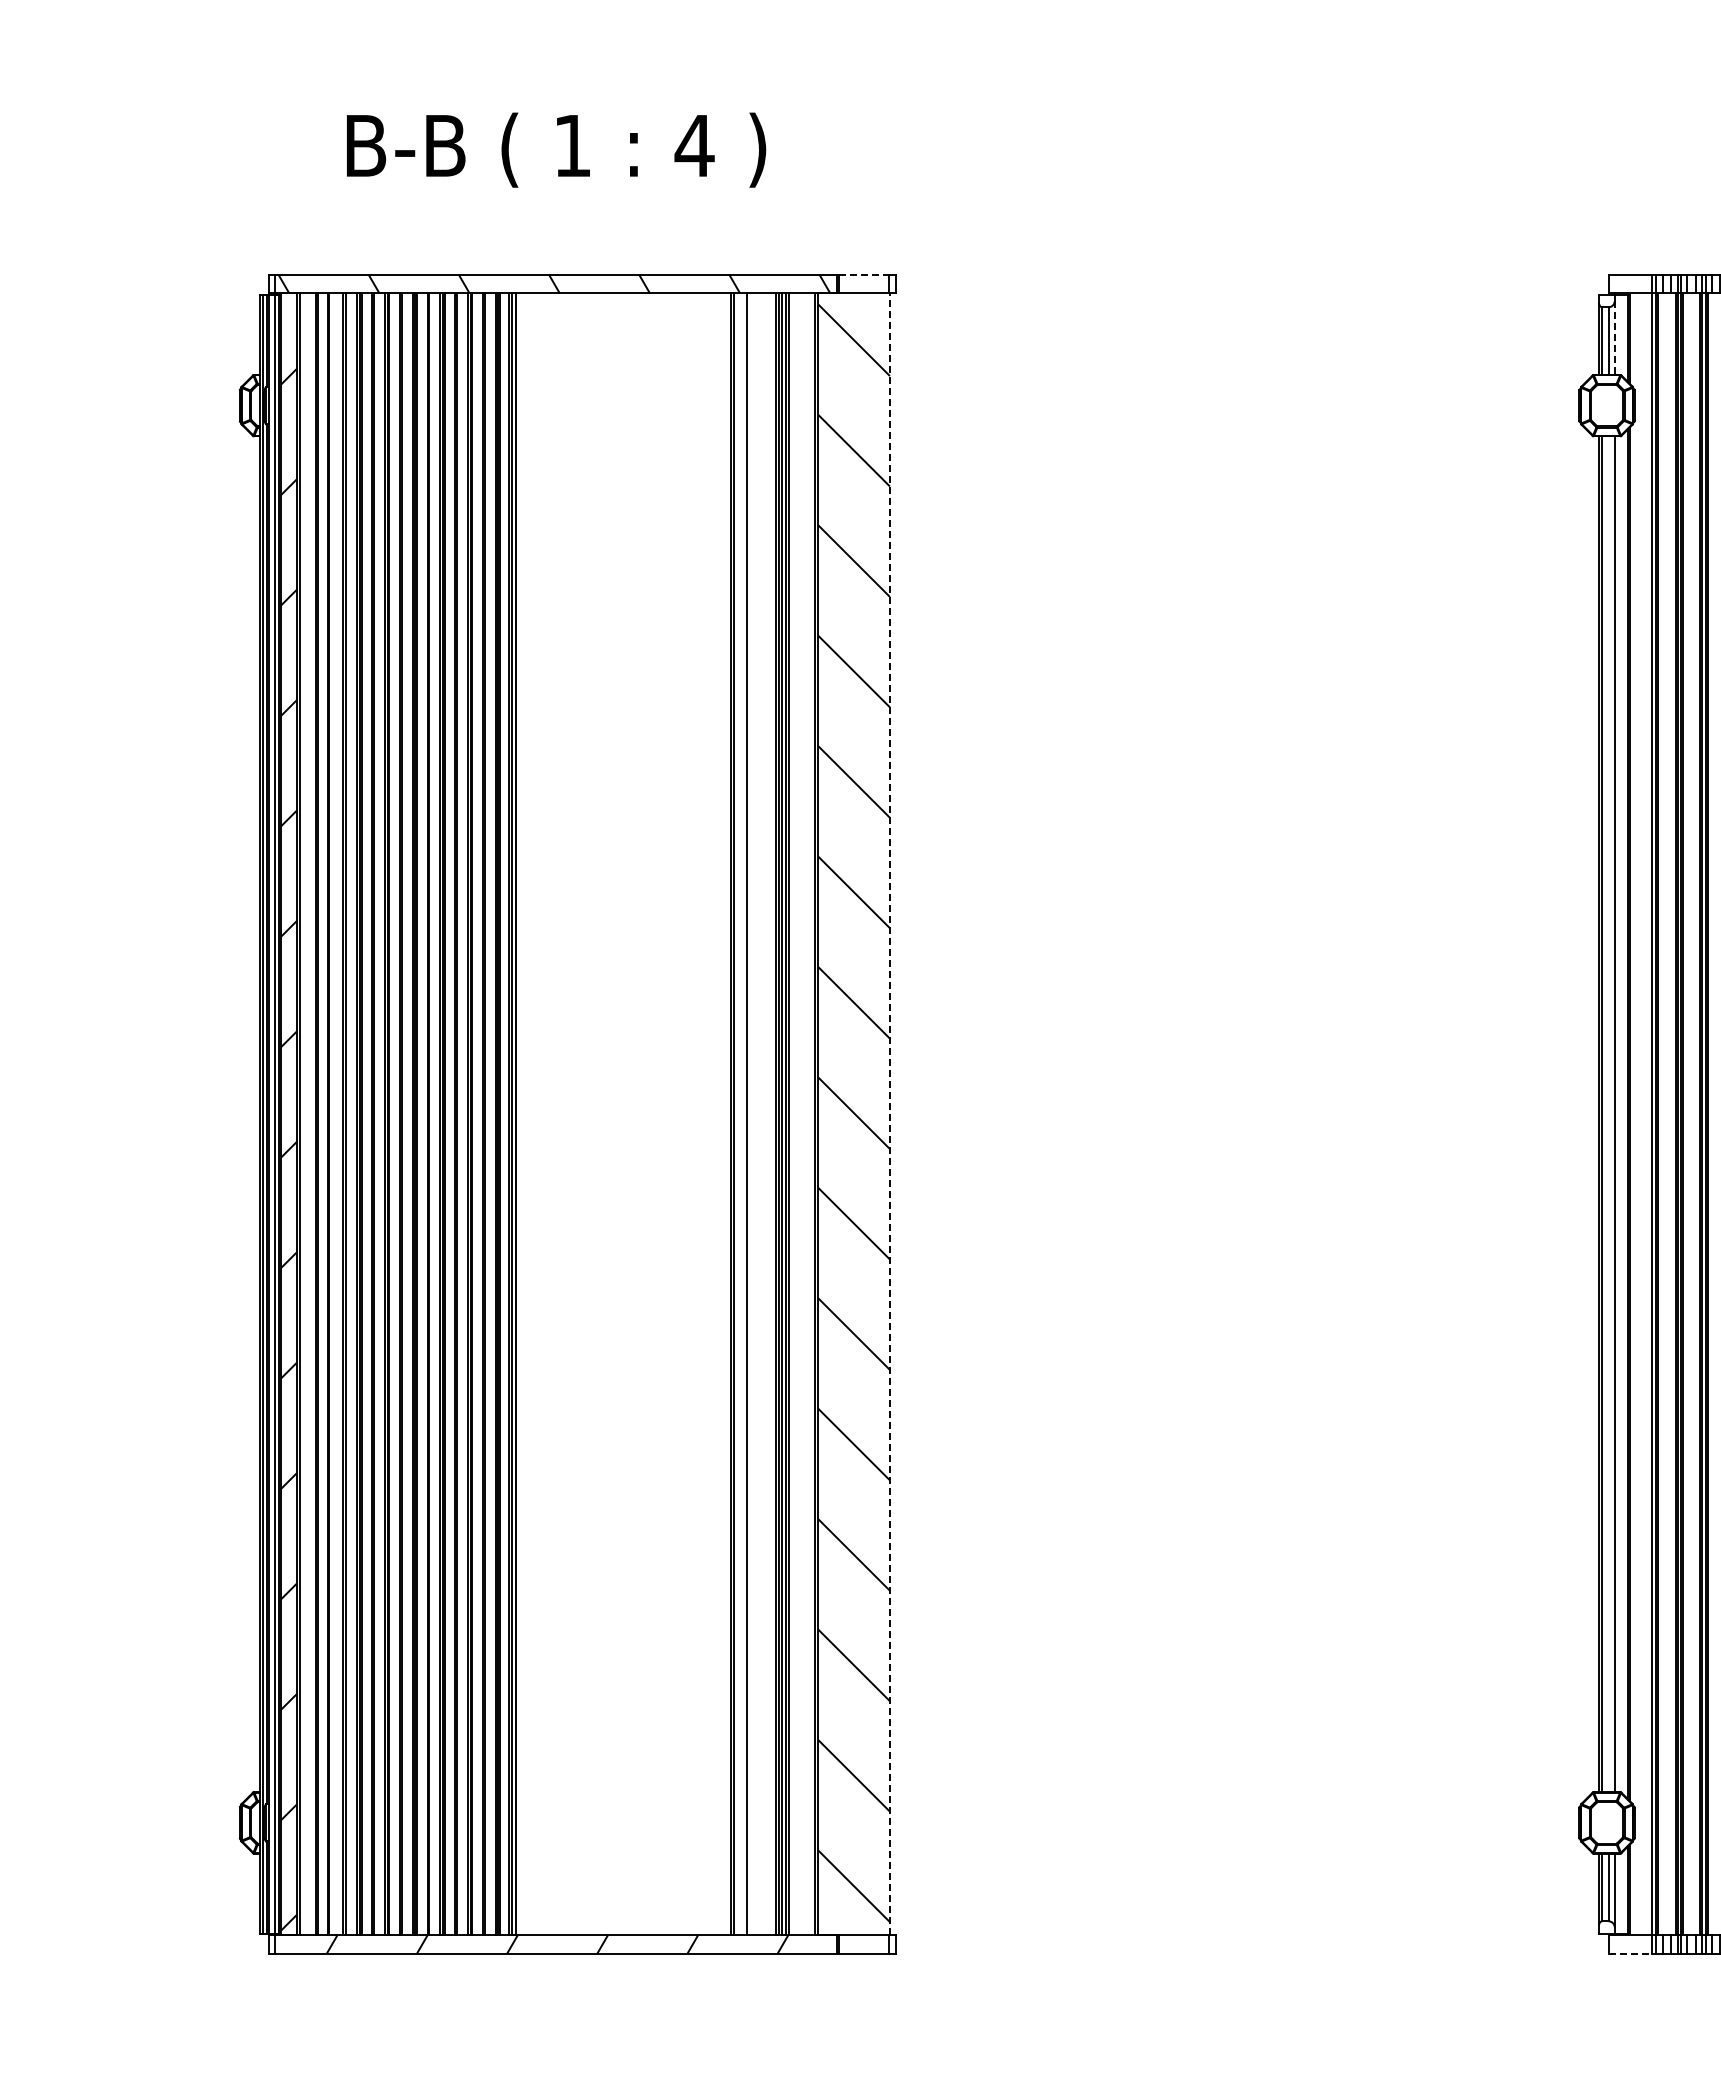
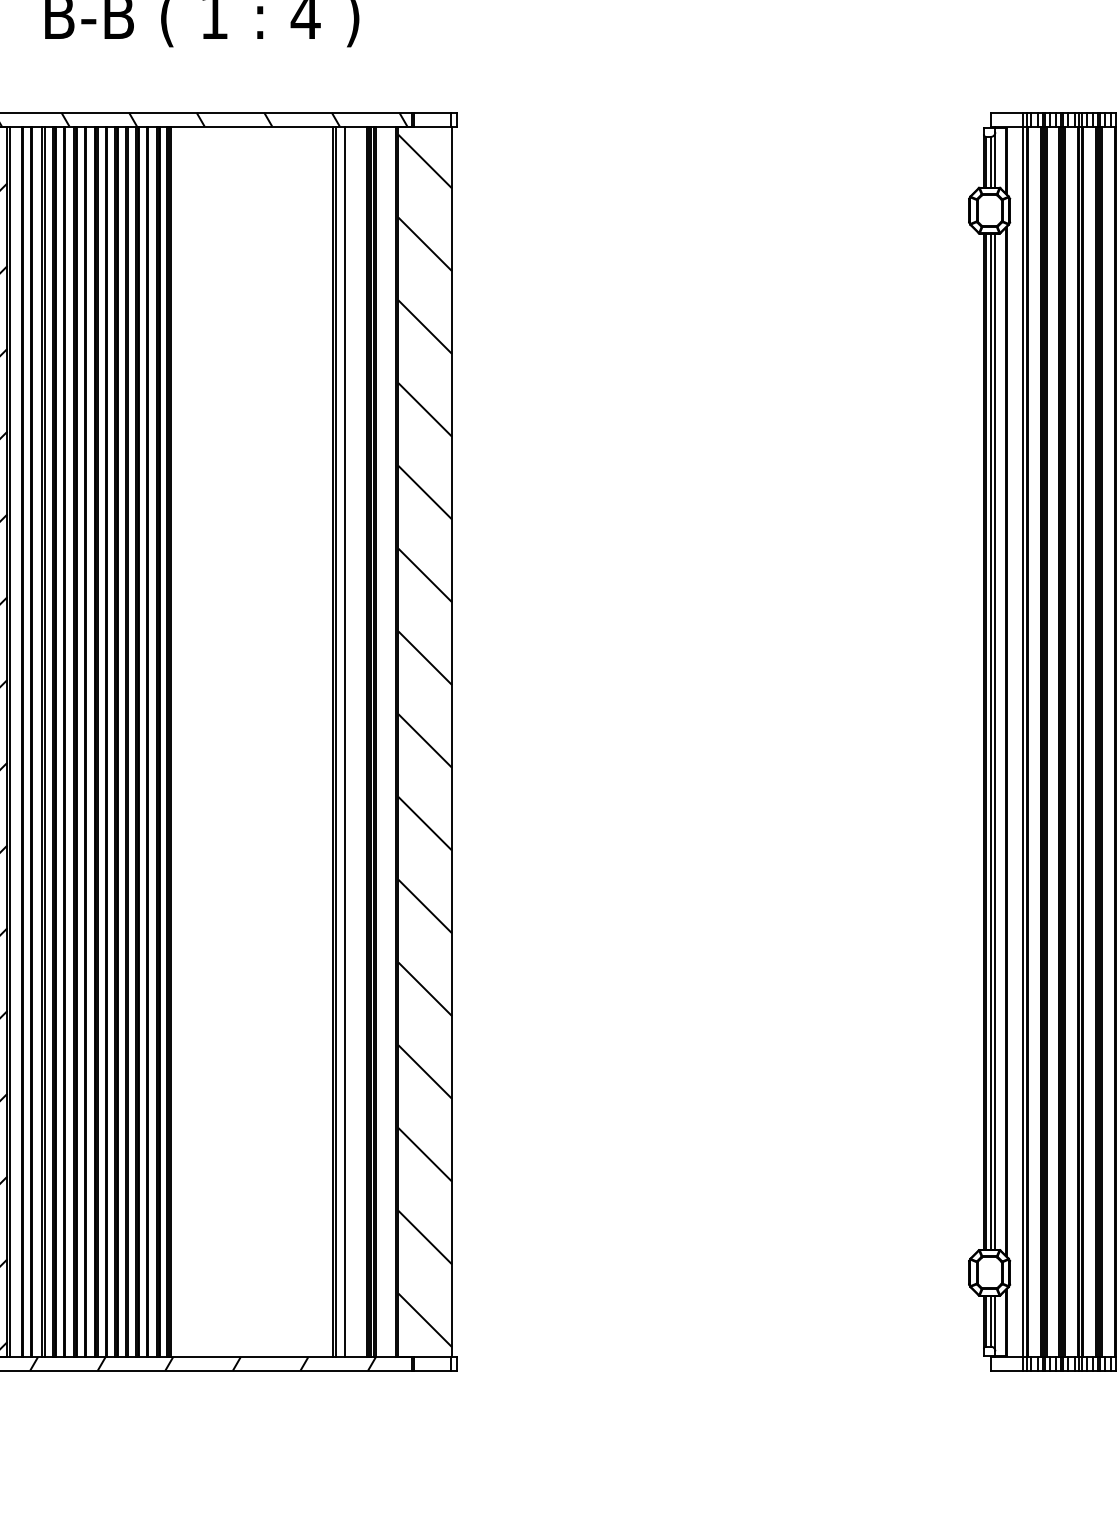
line: (864, 275) -> (433, 113), dashed -> solid
line: (1614, 338) -> (995, 160), dashed -> solid
line: (889, 1114) -> (451, 741), dashed -> solid
line: (1608, 1114) -> (990, 741), added
line: (1630, 1953) -> (1007, 1370), dashed -> solid

